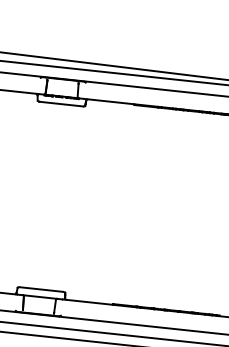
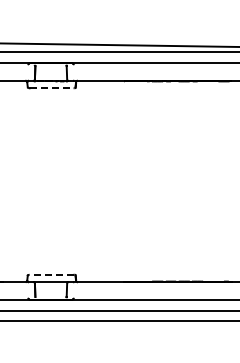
line: (61, 104) -> (51, 88), solid -> dashed
line: (41, 289) -> (51, 274), solid -> dashed

